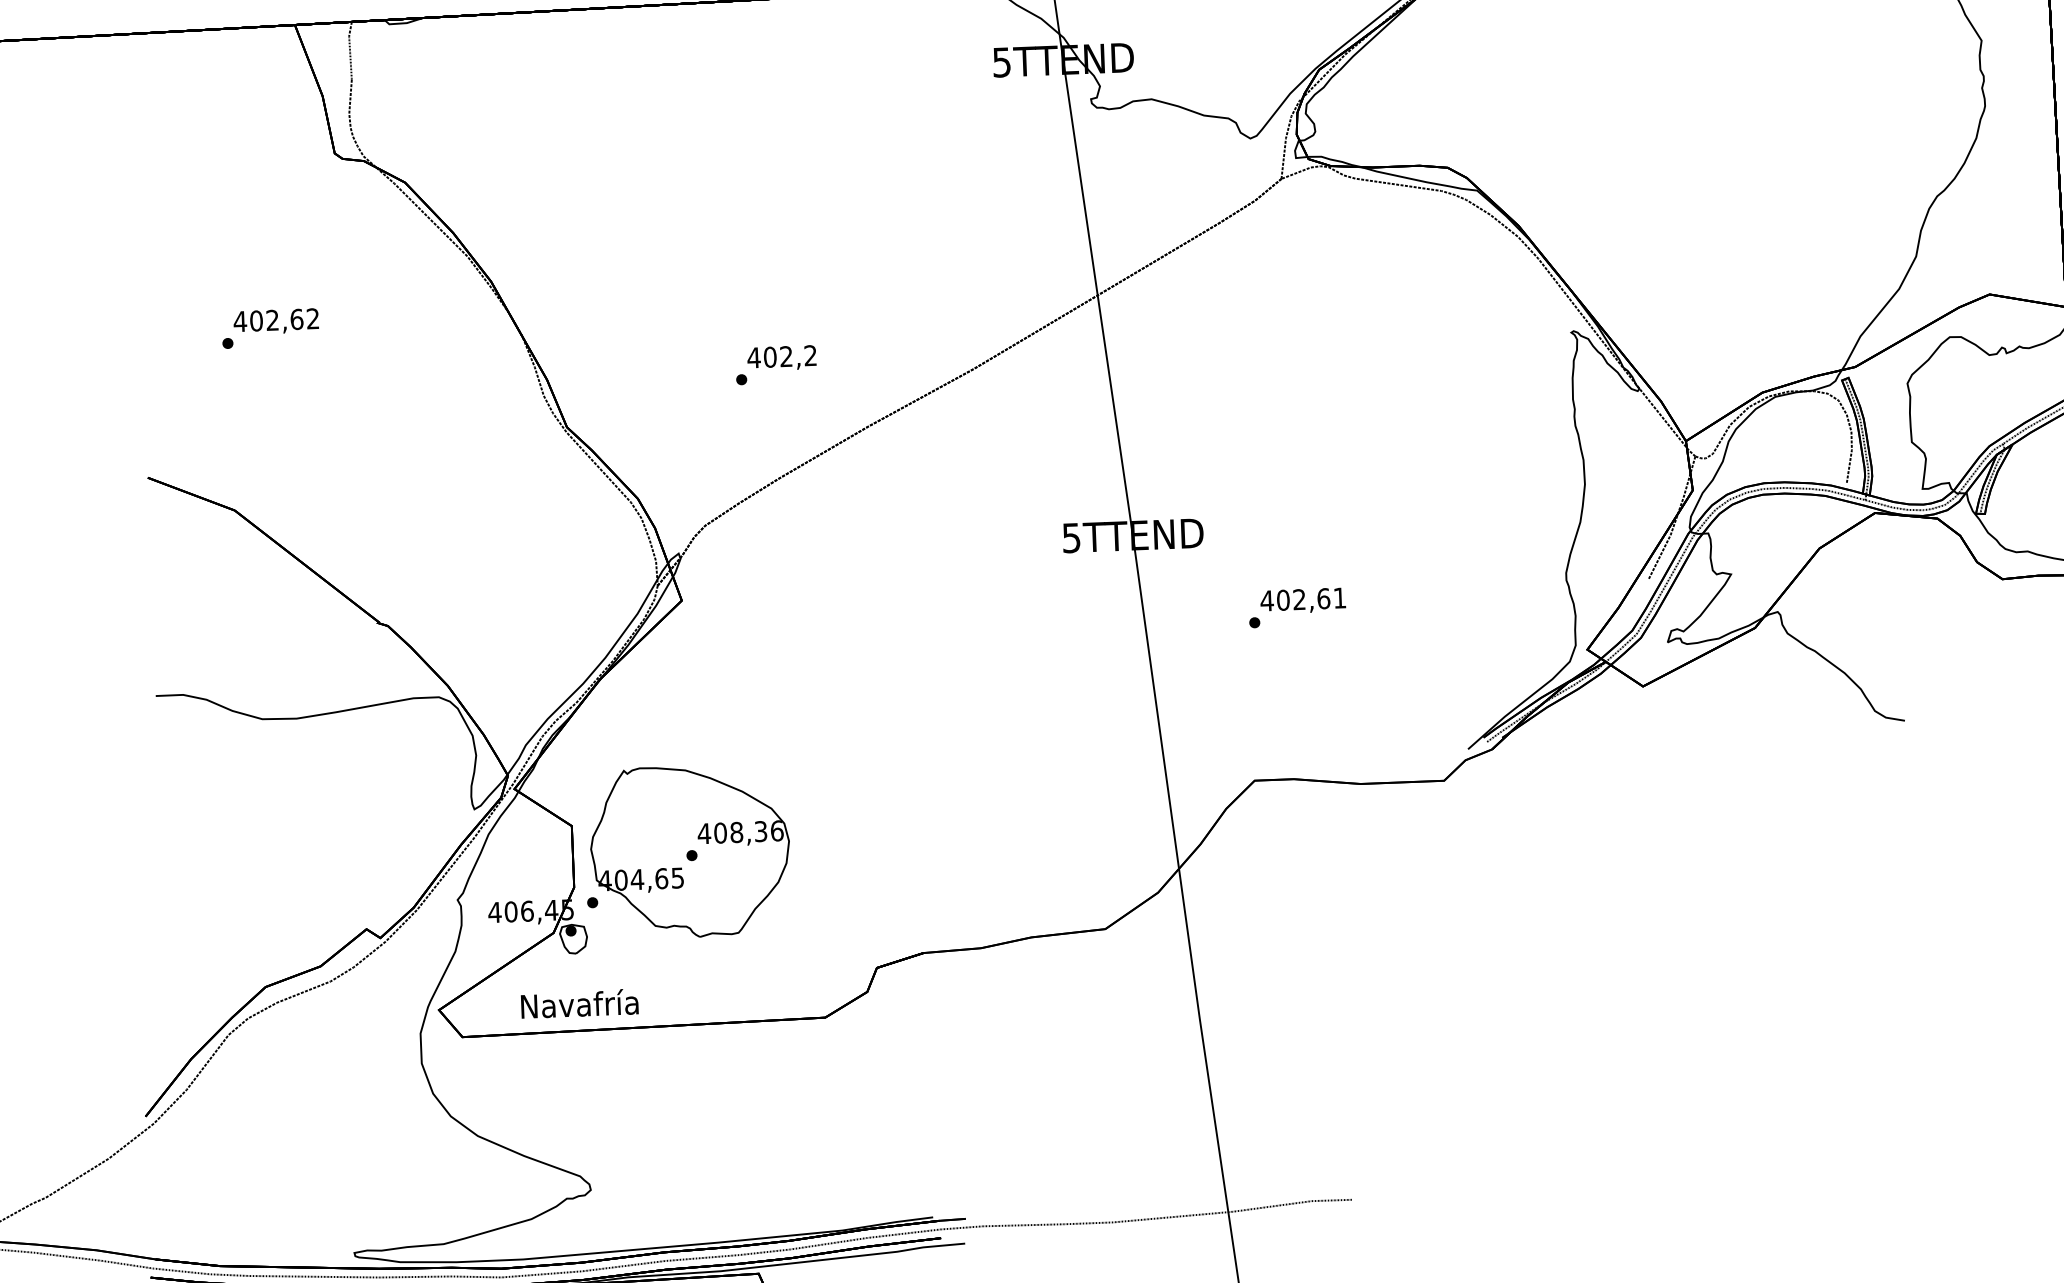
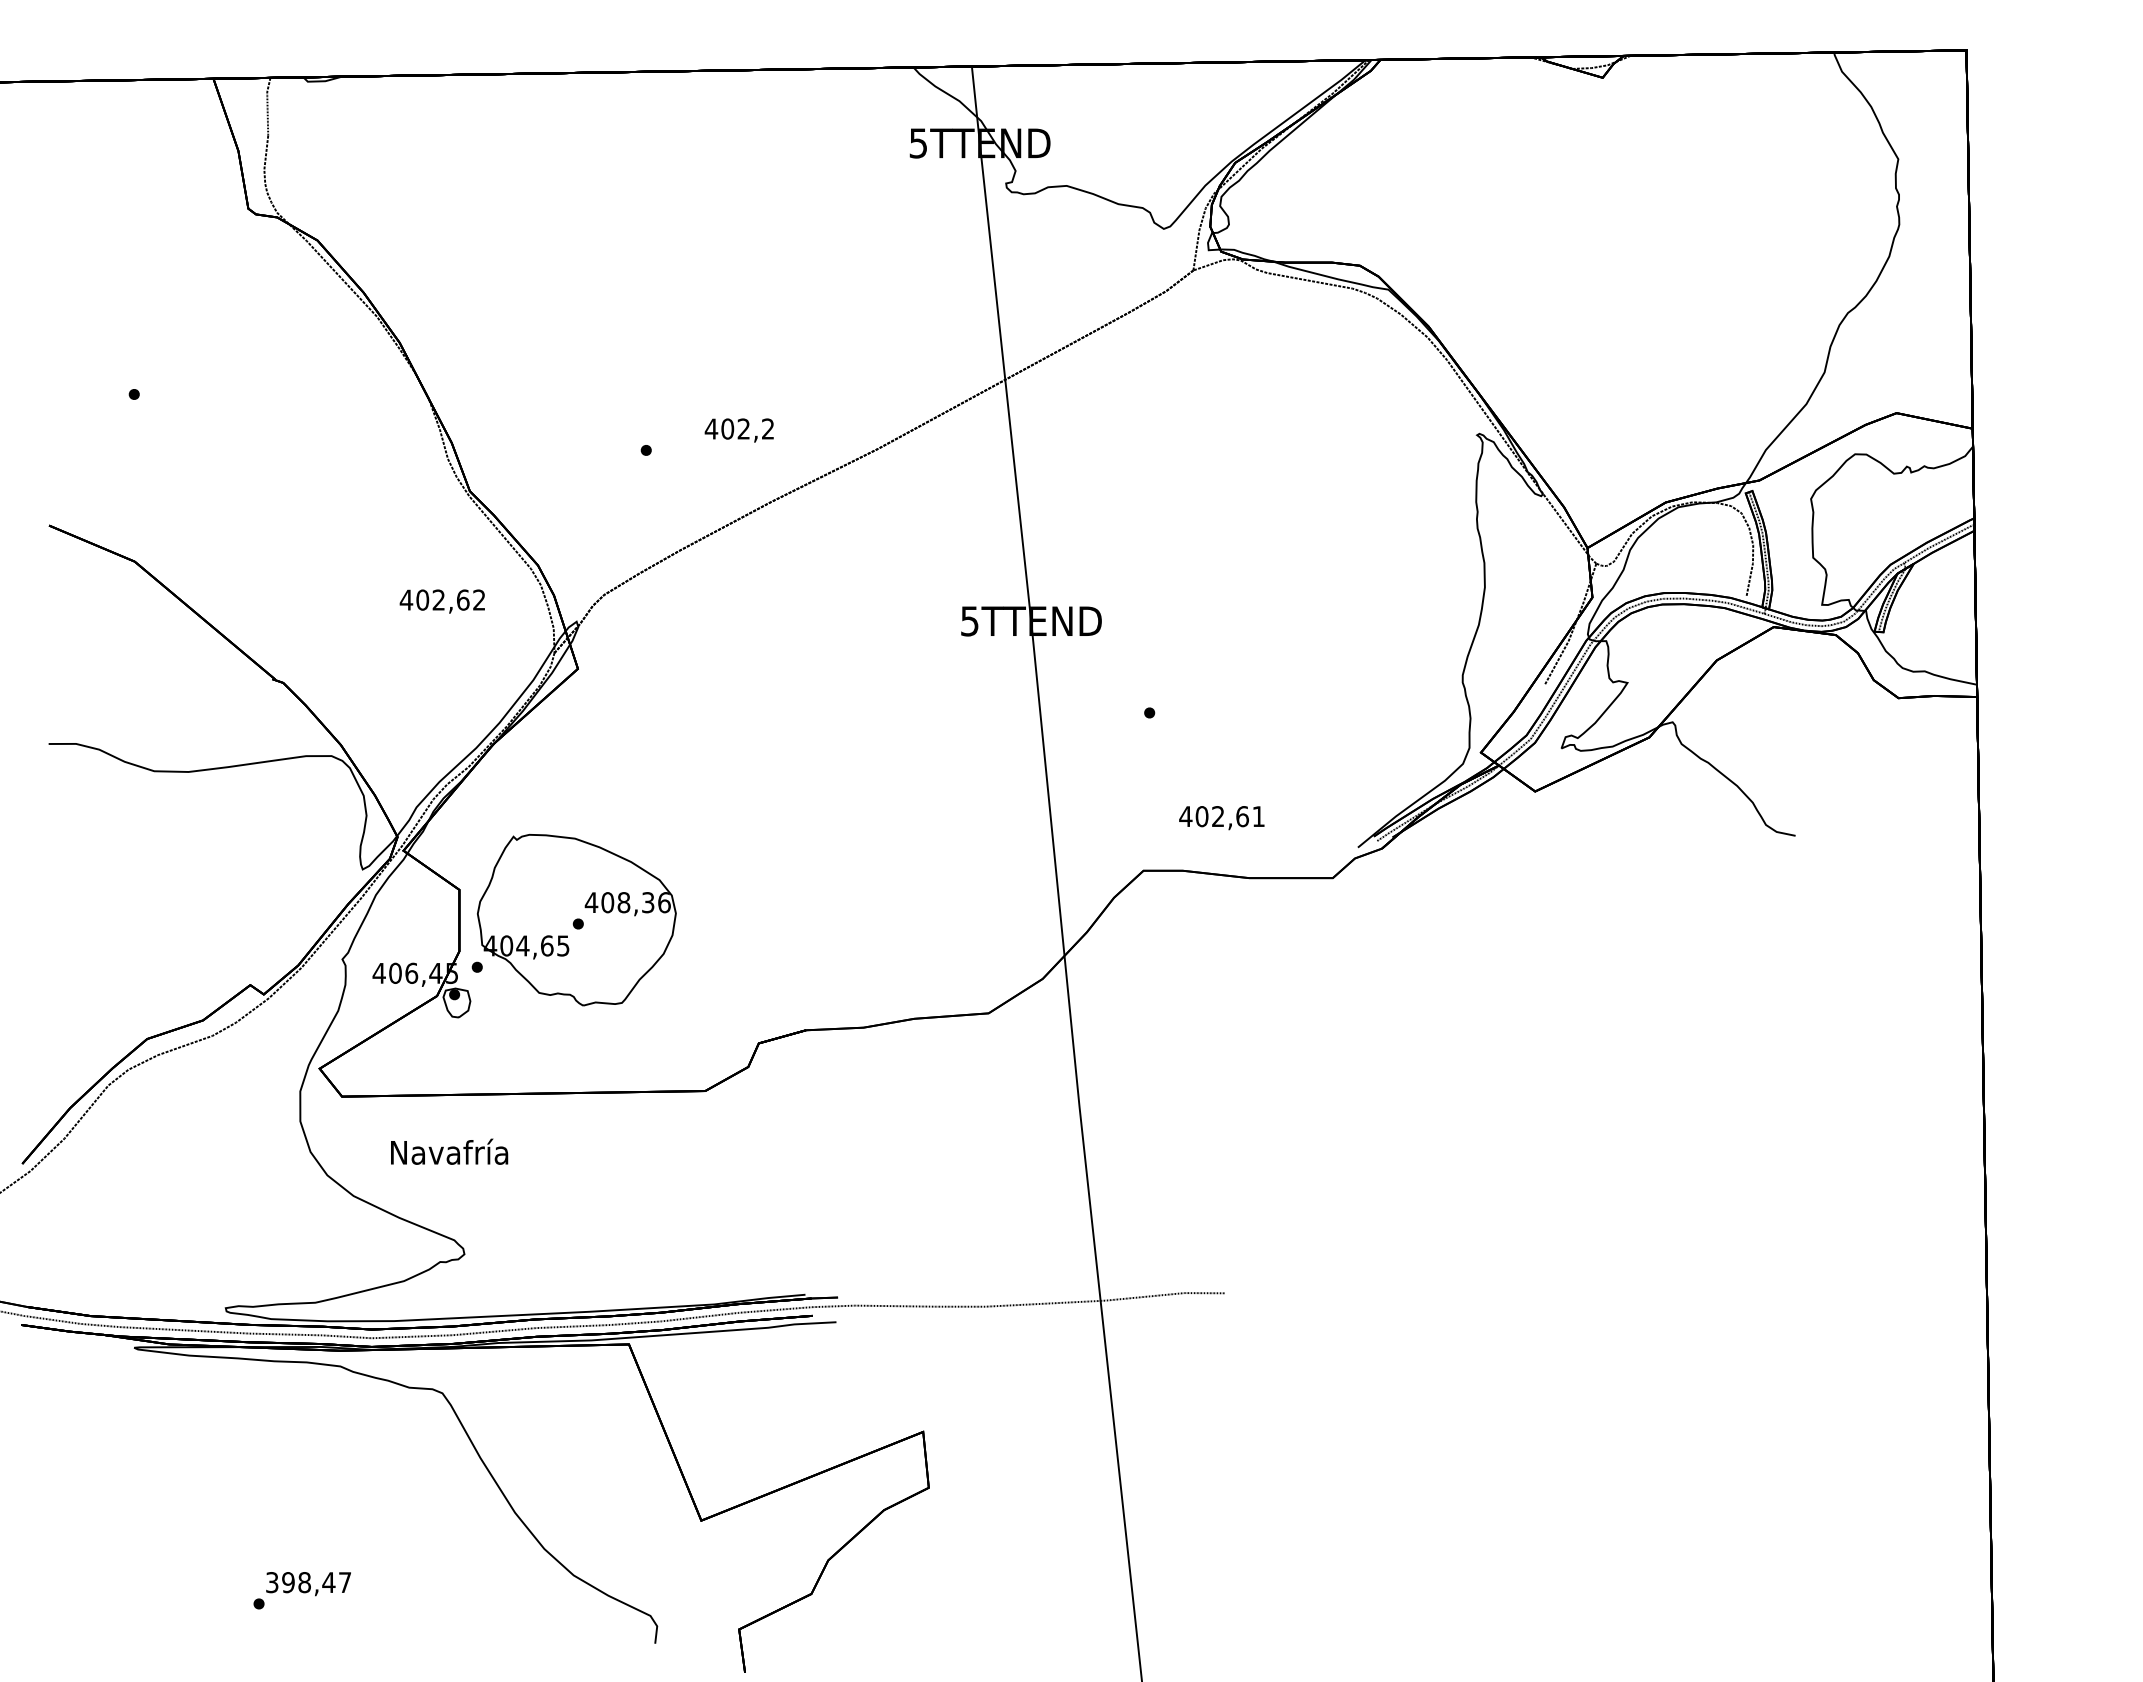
text: (275, 321) -> (441, 601), moved
text: (781, 358) -> (738, 430), moved
text: (1302, 601) -> (1221, 818), moved
text: (579, 1003) -> (449, 1151), moved

